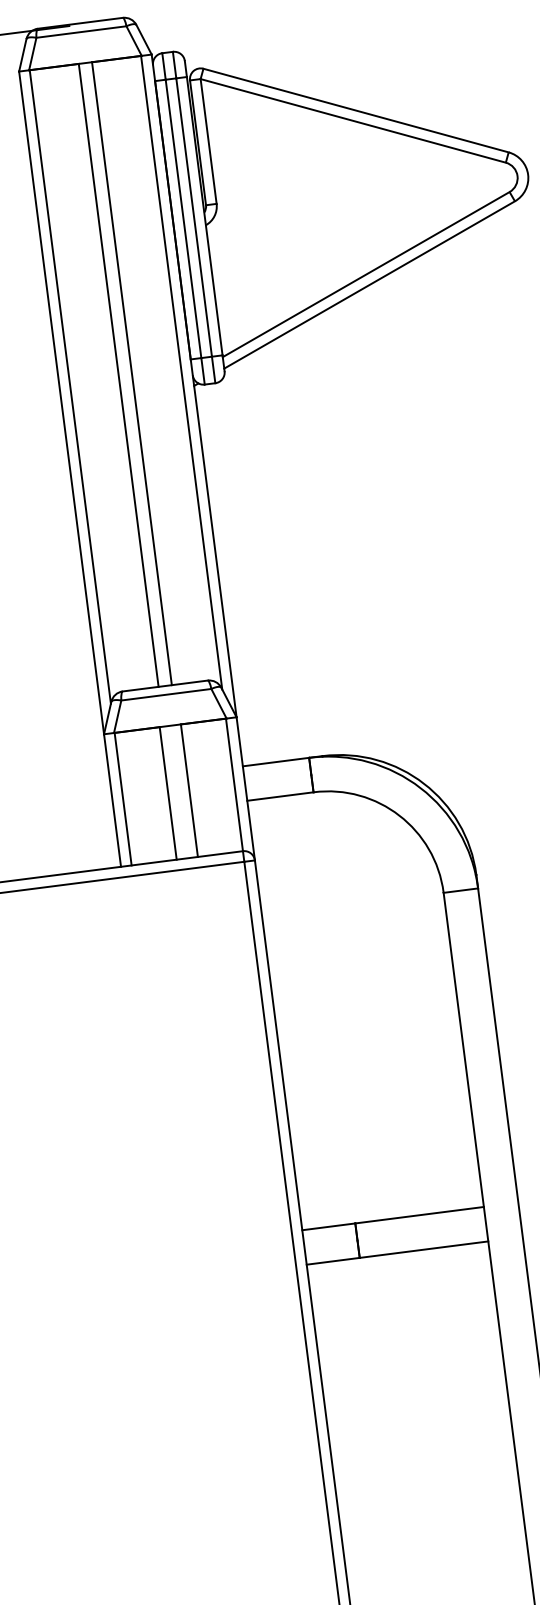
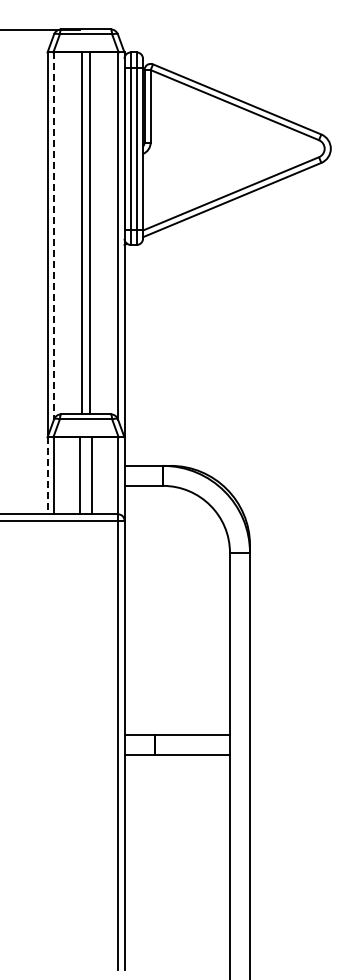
line: (69, 387) -> (53, 236), solid -> dashed
line: (112, 801) -> (47, 476), solid -> dashed

